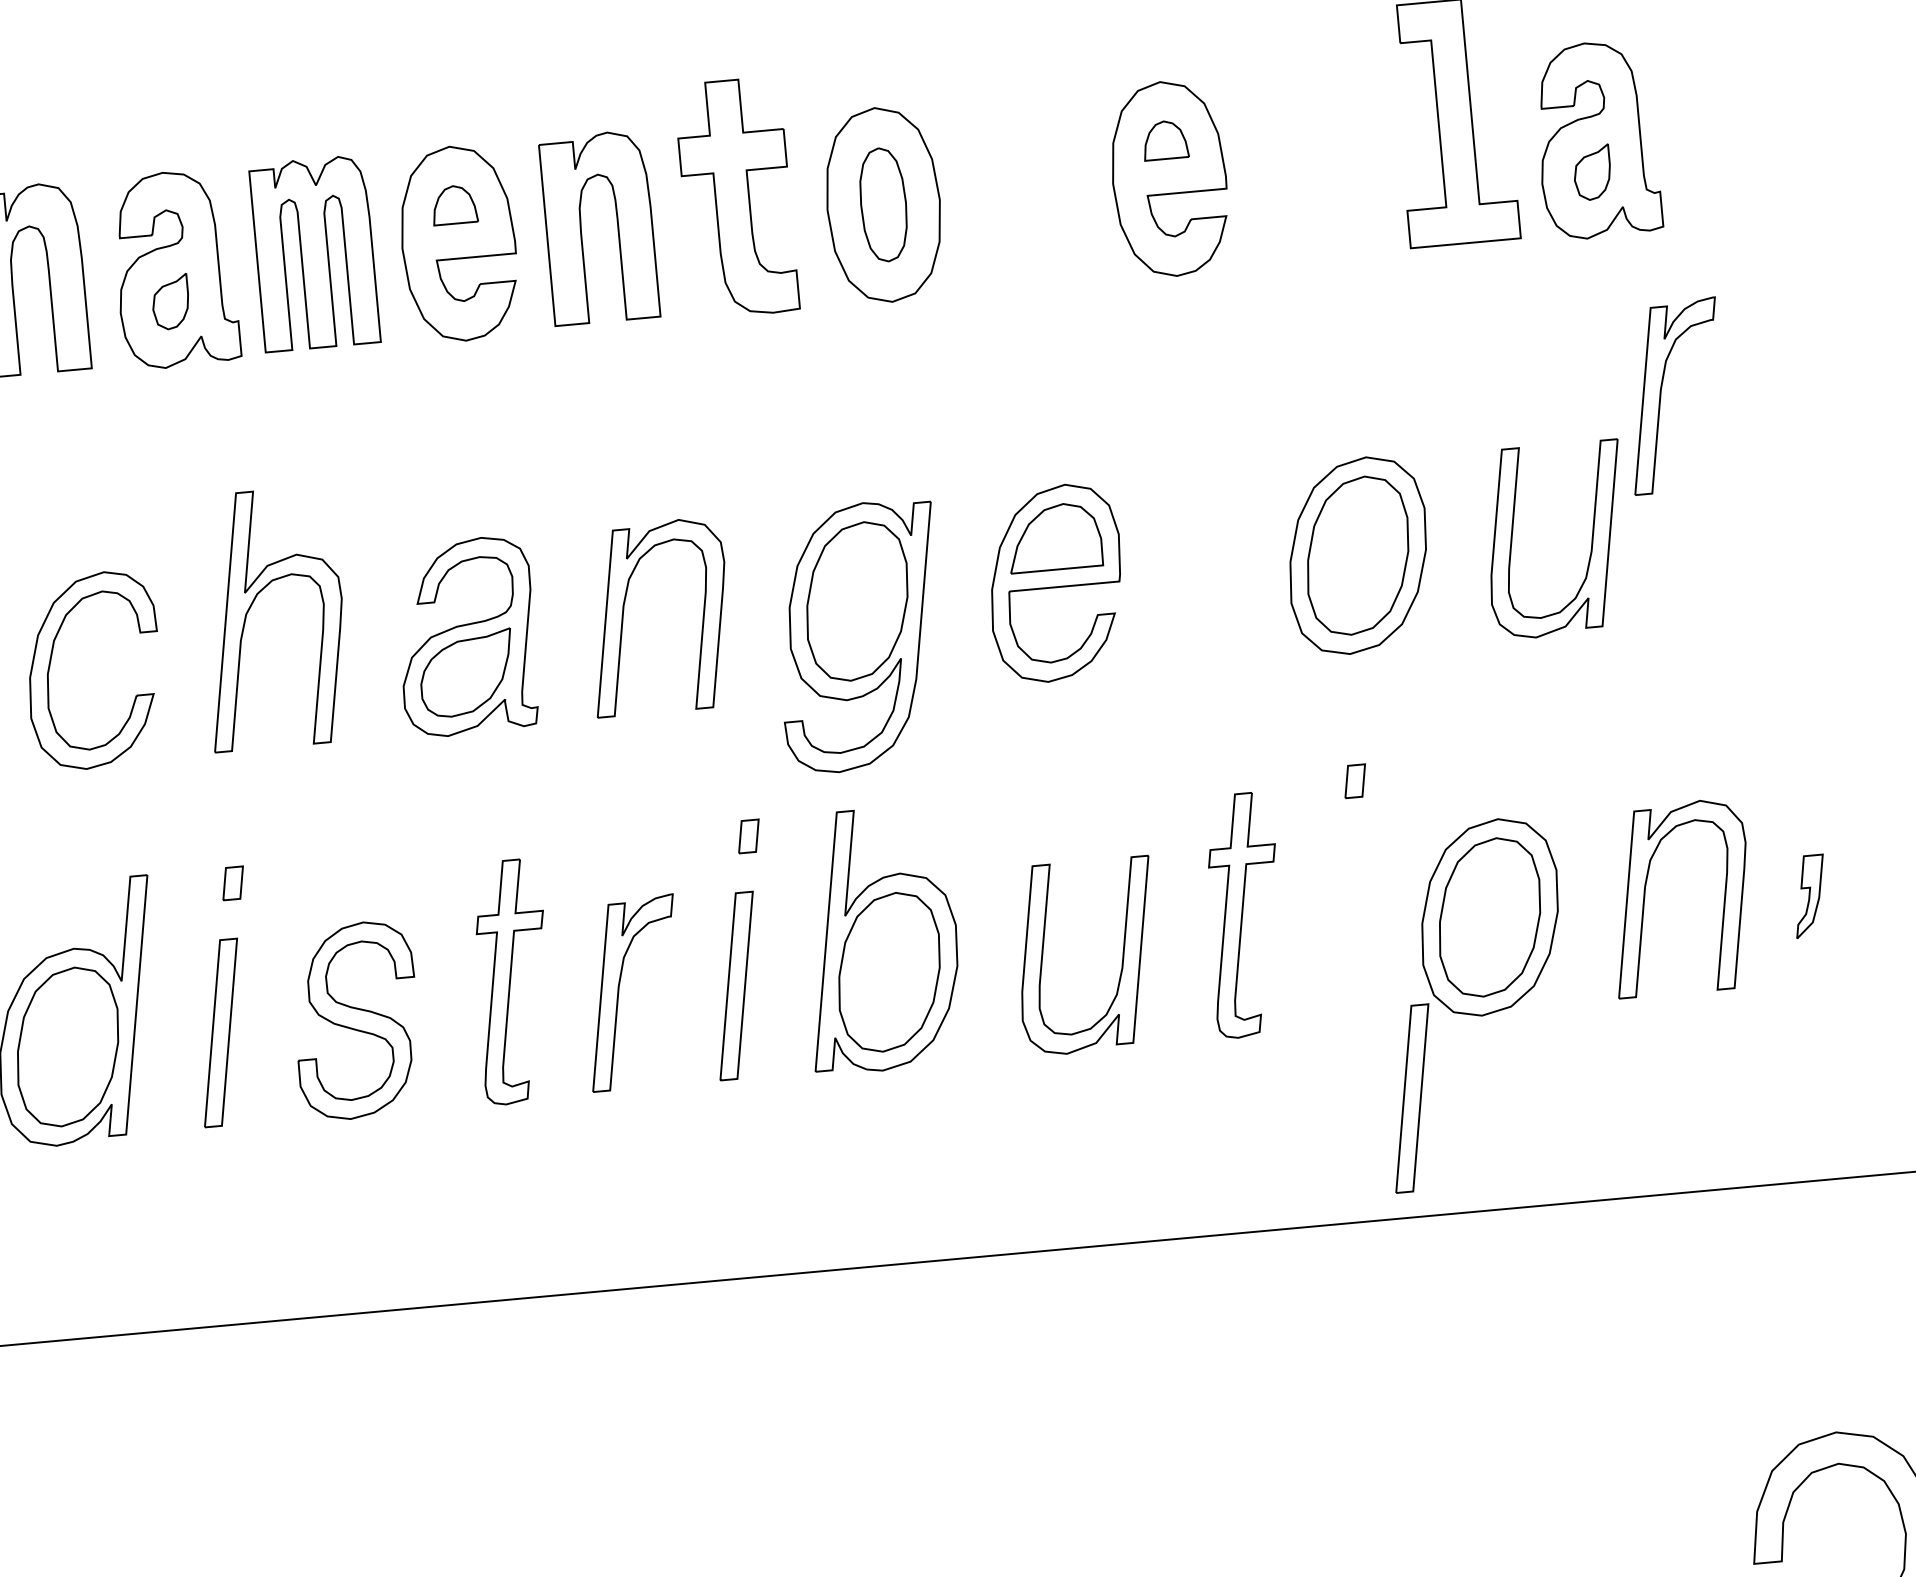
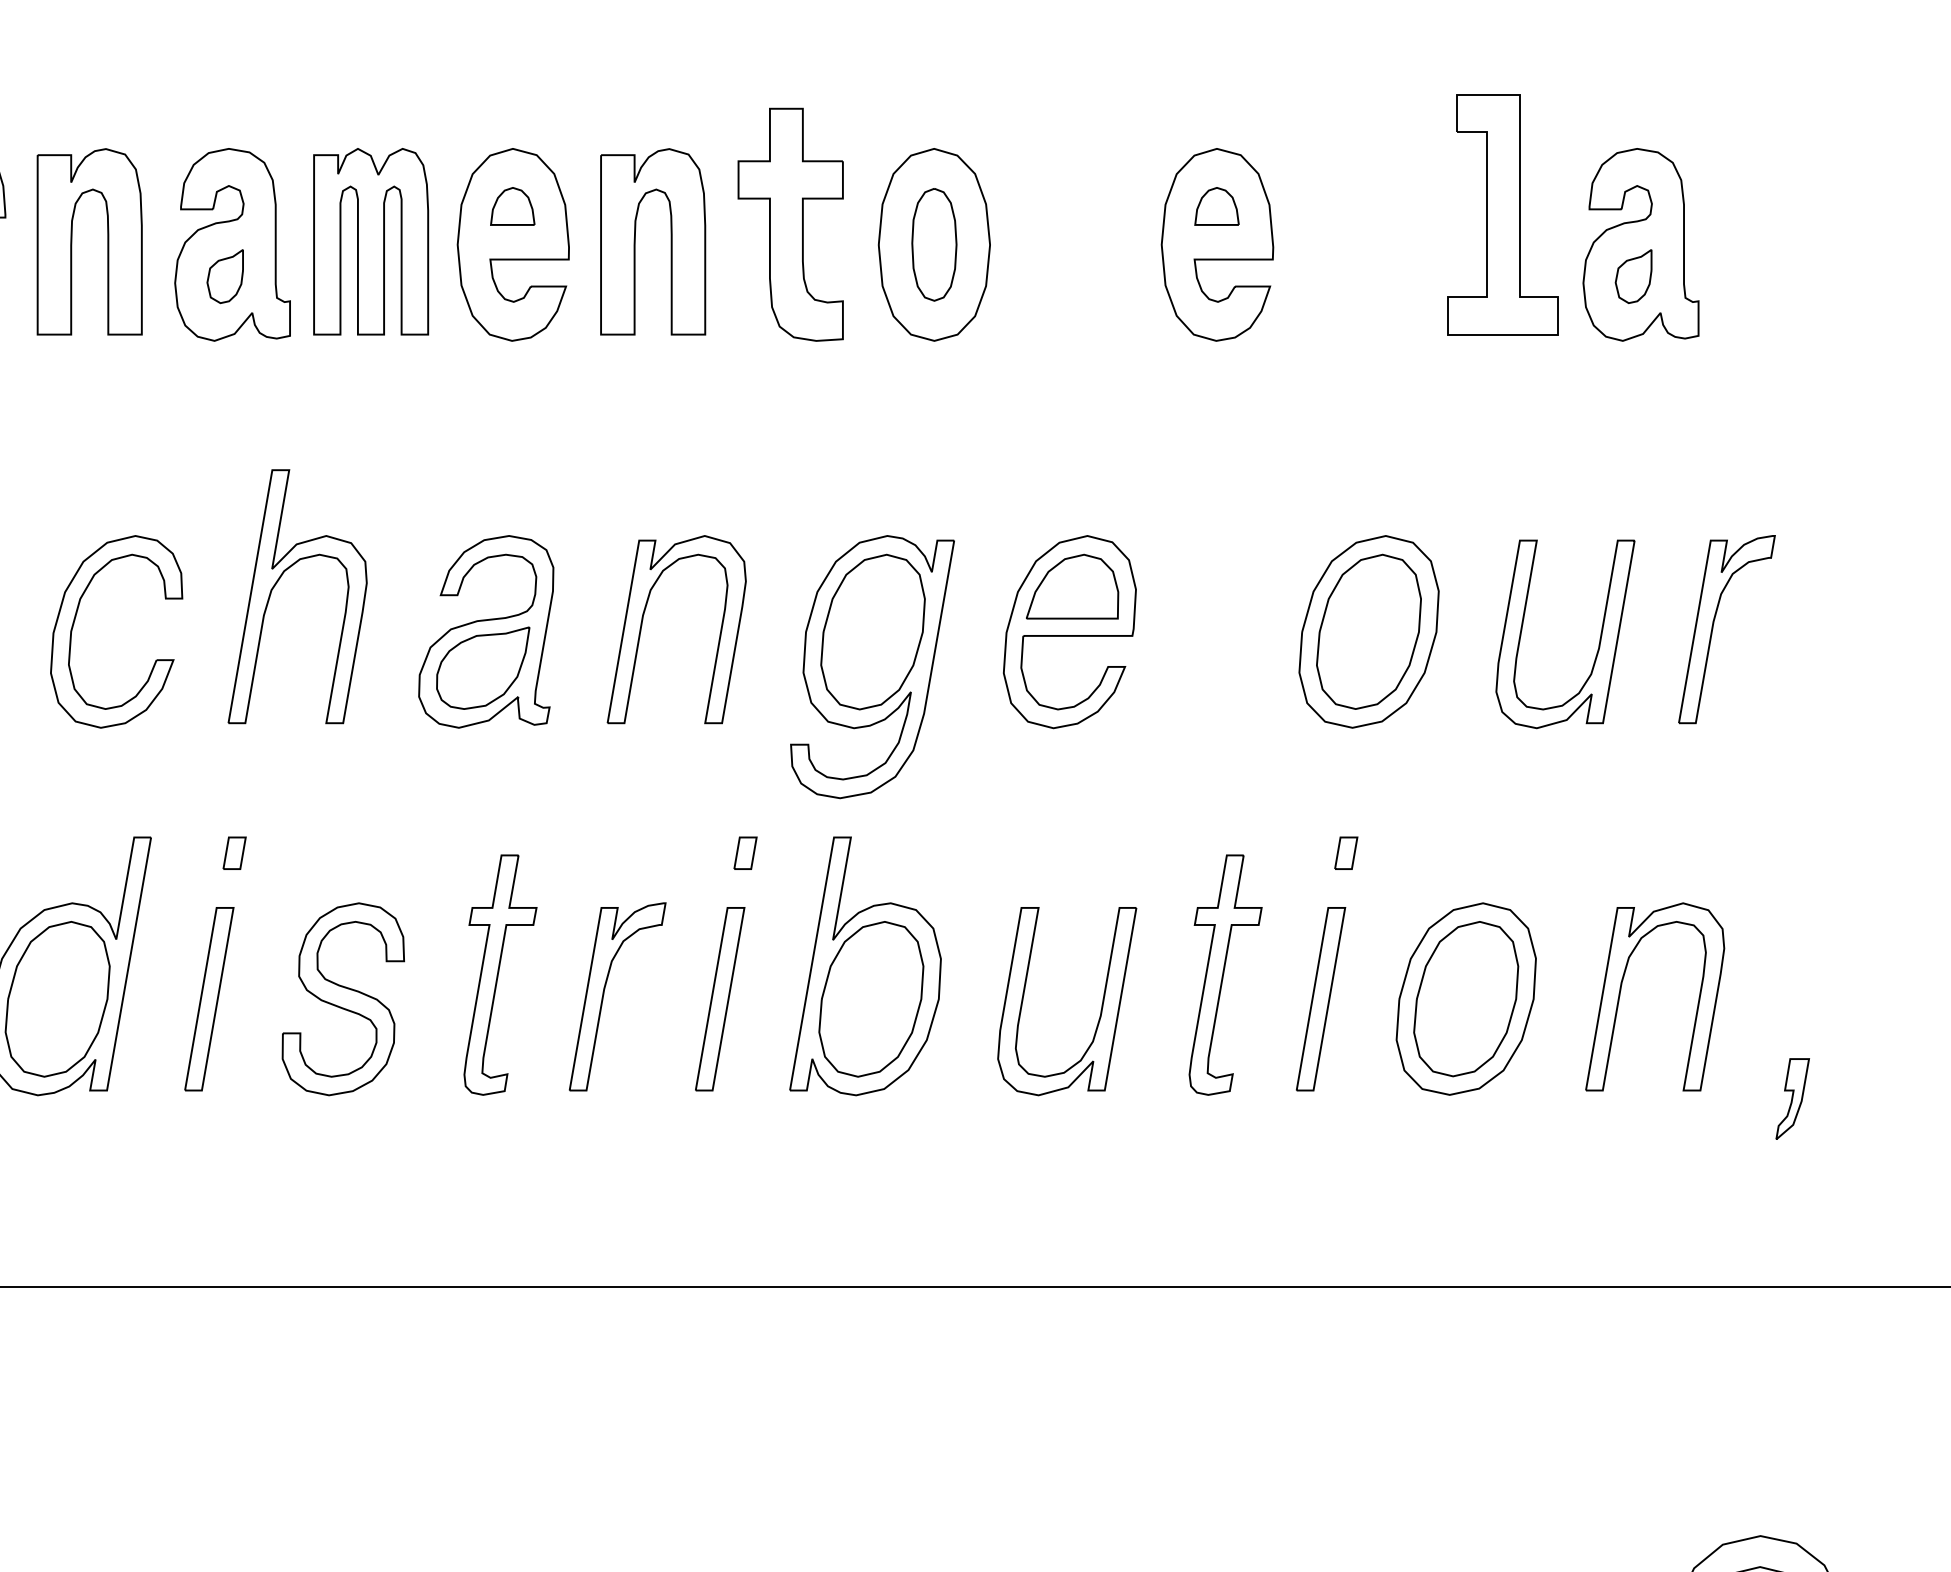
part: (1661, 397) -> (1713, 629), moved
part: (1809, 895) -> (1792, 1098), moved
part: (1412, 1098) -> (1321, 999), moved

